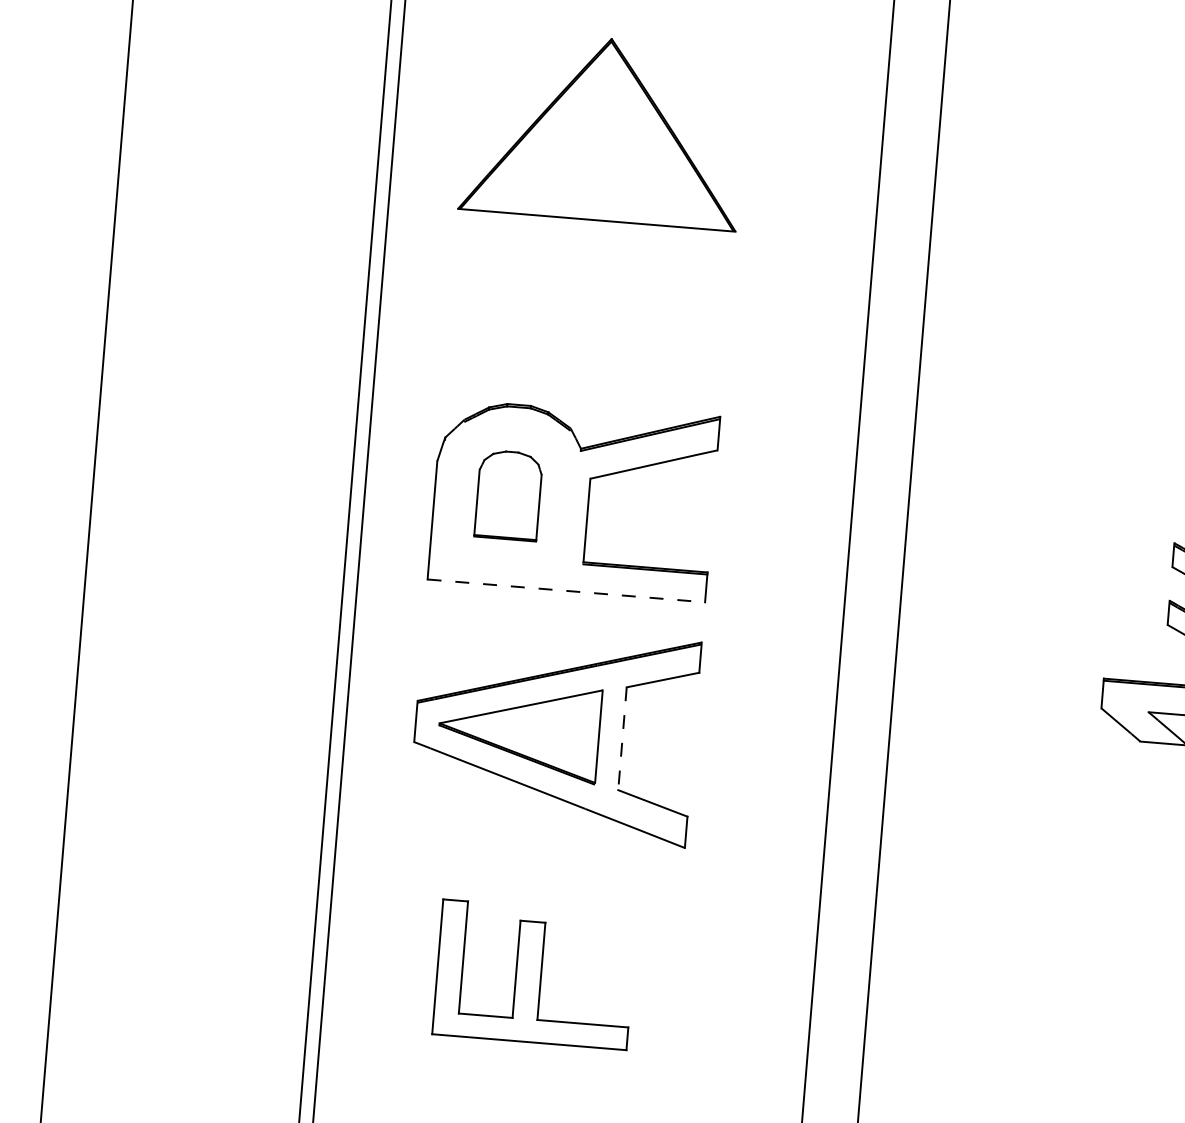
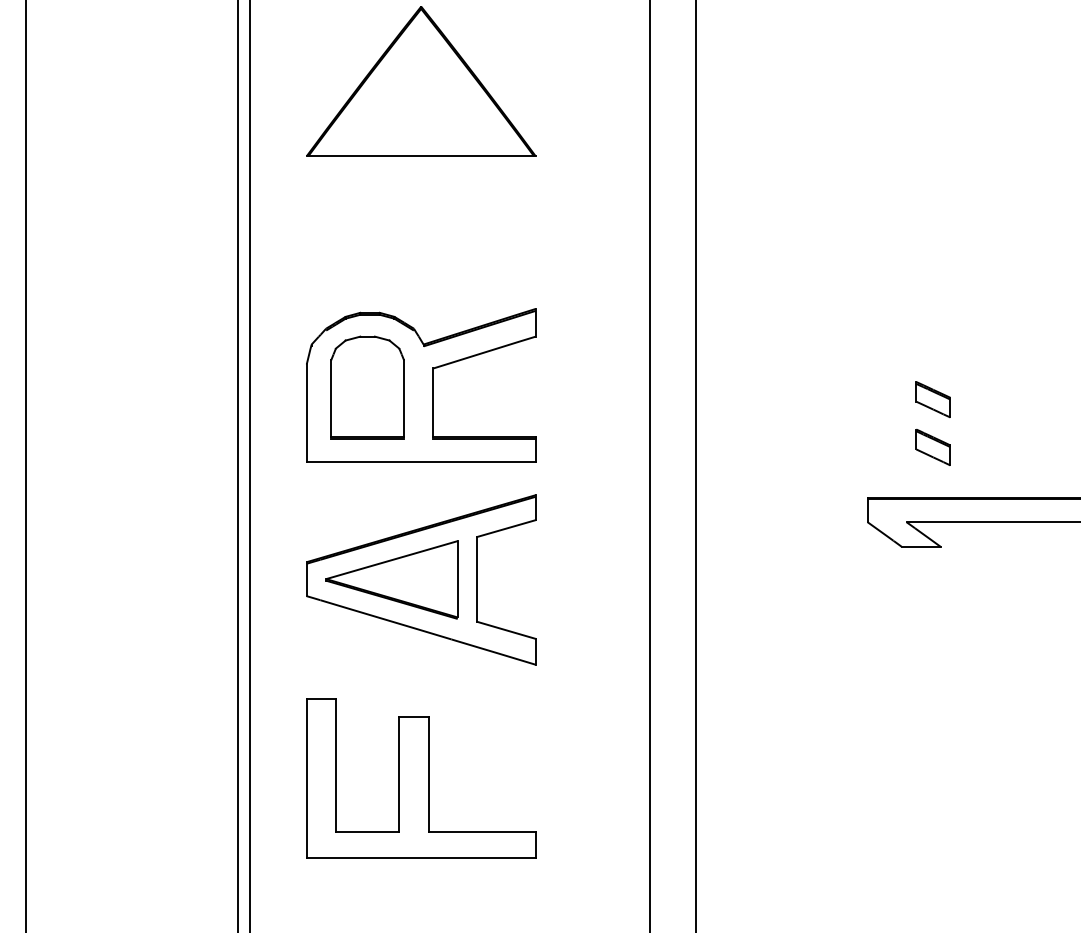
part: (508, 495) -> (367, 387), size x1.43
line: (566, 591) -> (421, 462), dashed -> solid
line: (622, 738) -> (477, 579), dashed -> solid
part: (535, 974) -> (421, 778), size x1.43

